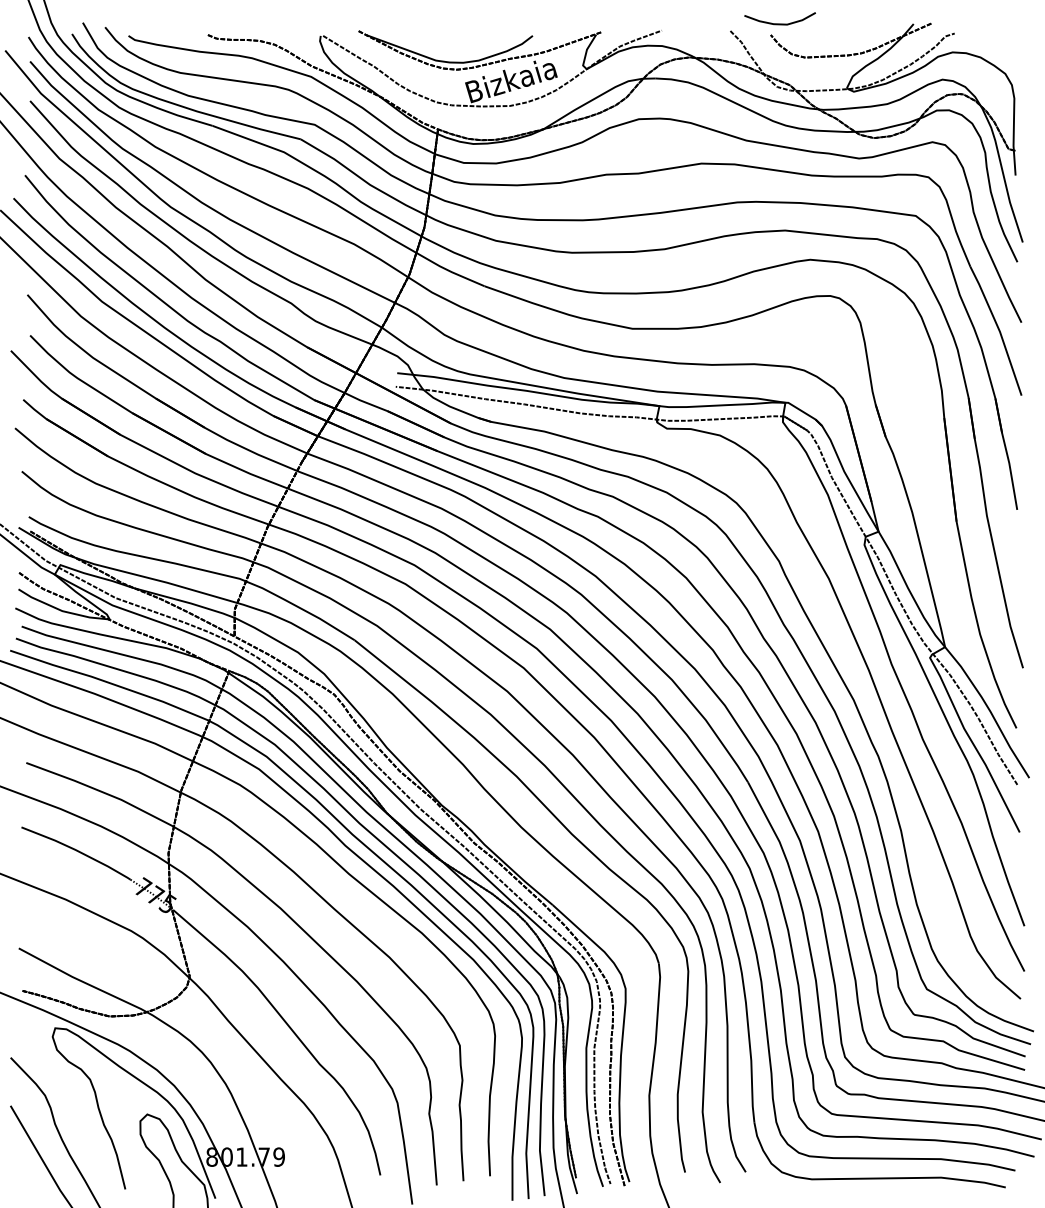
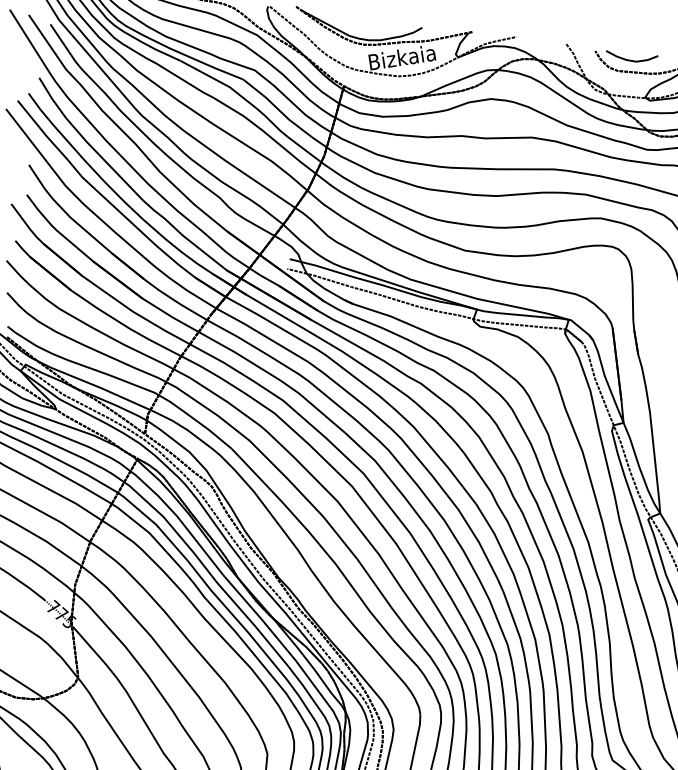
curve: (779, 23) -> (630, 60), moved

